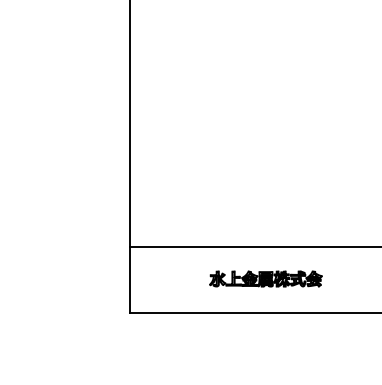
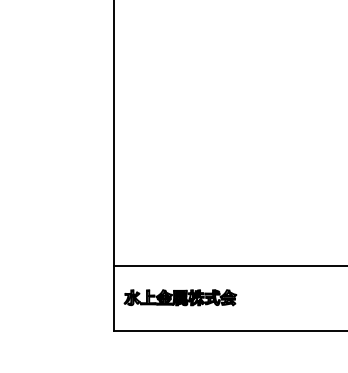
part: (265, 278) -> (179, 297), moved

